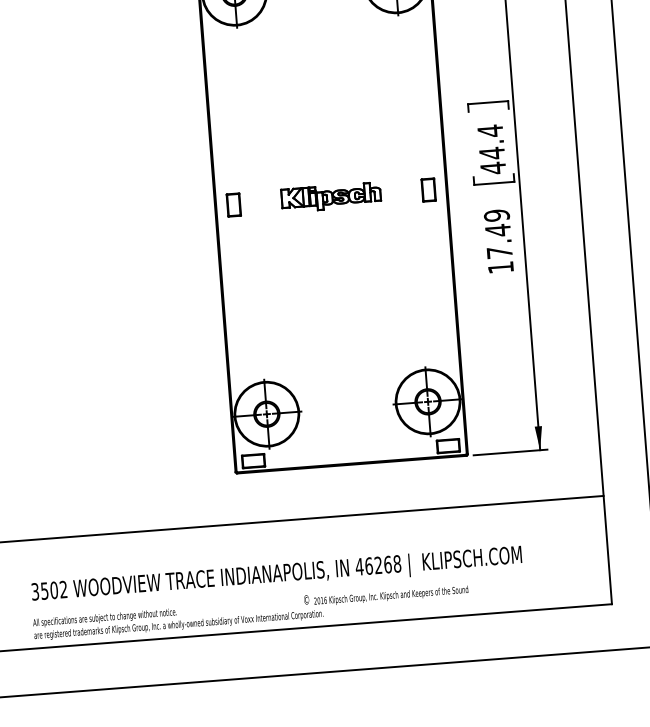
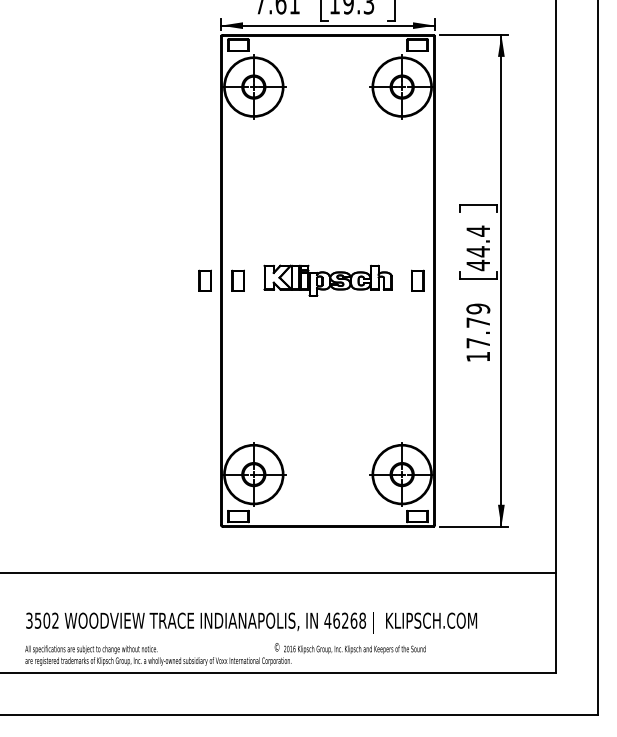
part: (330, 197) -> (327, 280), size x1.4
part: (197, 207) -> (204, 280), added
text: (497, 230) -> (477, 322), 17.49 -> 17.79

